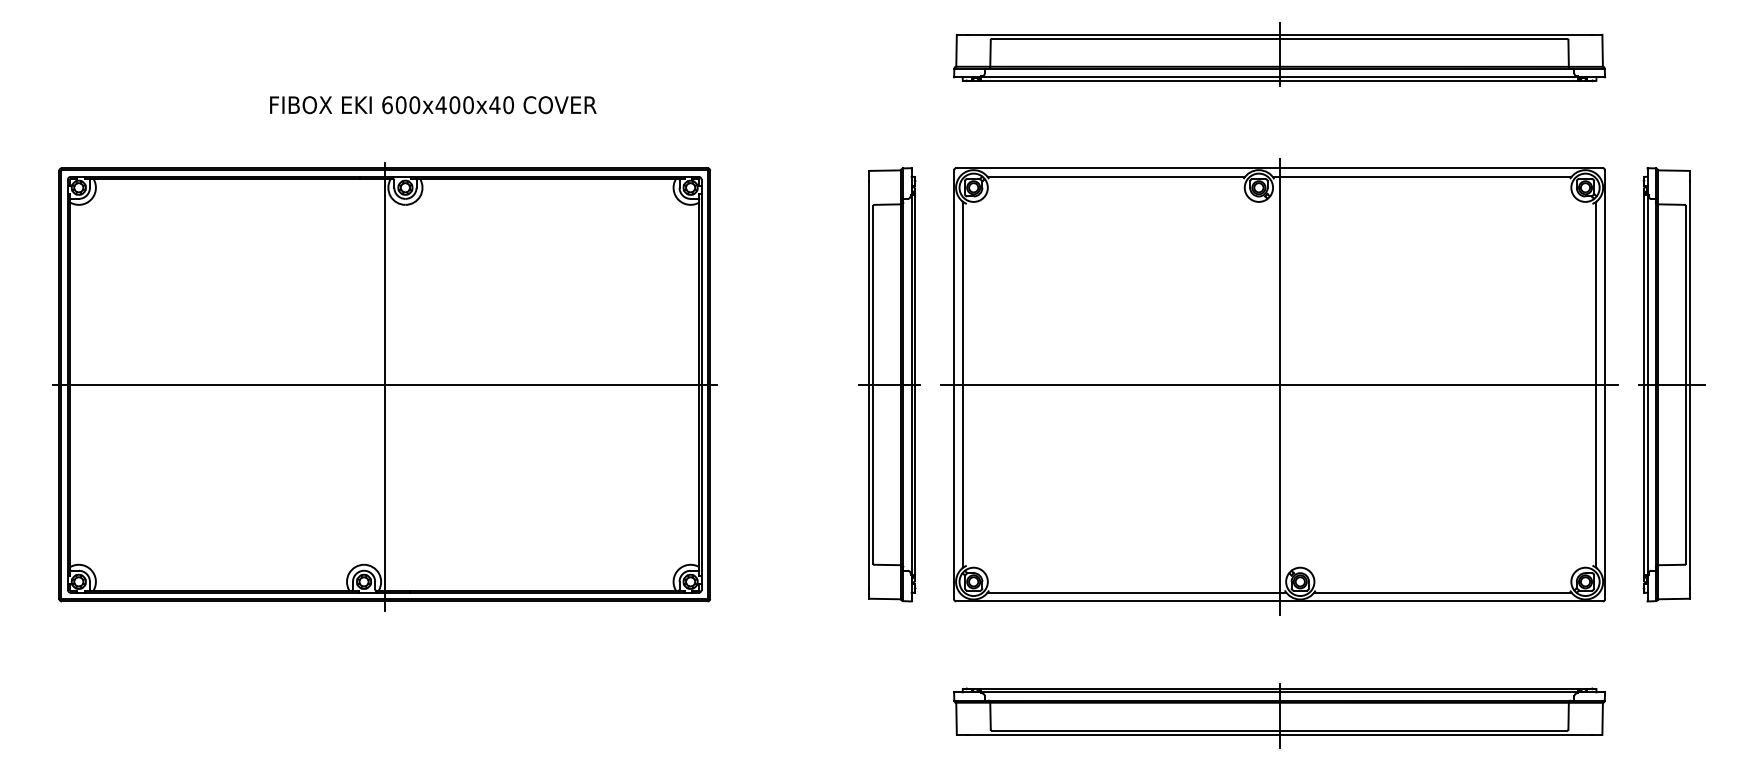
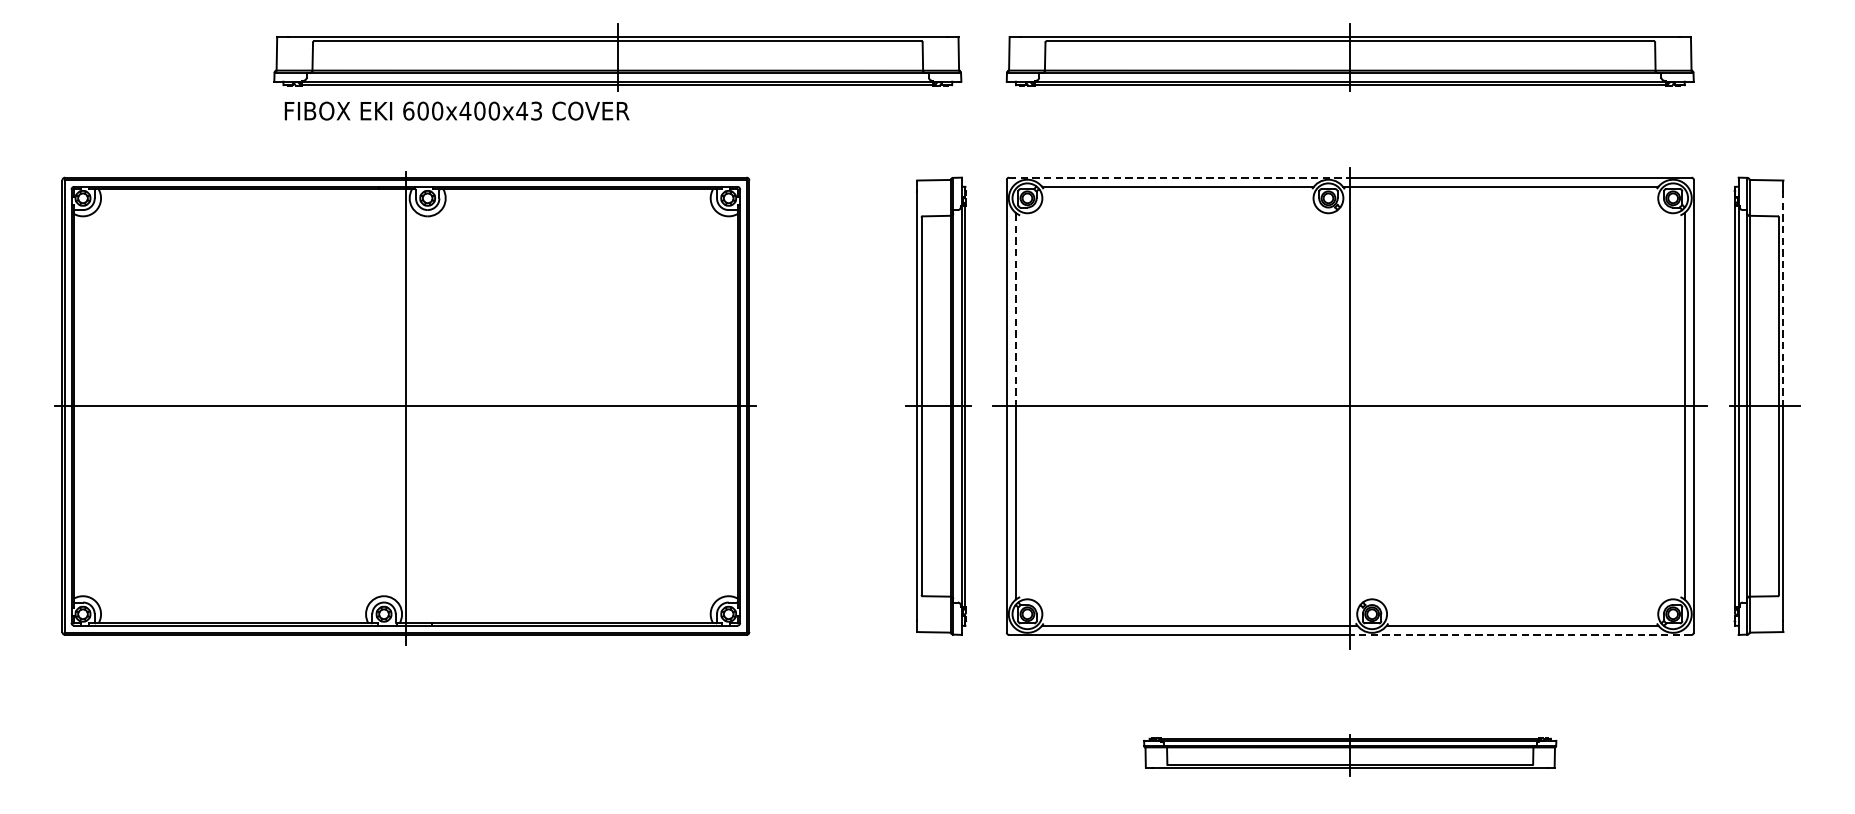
part: (585, 54) -> (617, 57), added
text: (508, 105) -> (536, 111), 600x400x40 -> 600x400x43
line: (1117, 168) -> (1179, 177), solid -> dashed
line: (1690, 282) -> (1783, 298), solid -> dashed
line: (962, 294) -> (1015, 310), solid -> dashed
line: (1441, 601) -> (1521, 634), solid -> dashed
part: (1279, 715) -> (1350, 755), size x0.6

